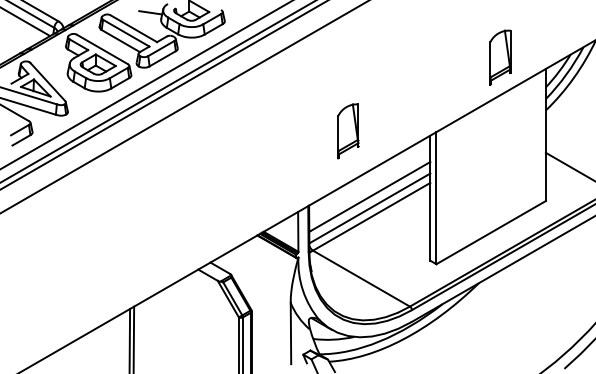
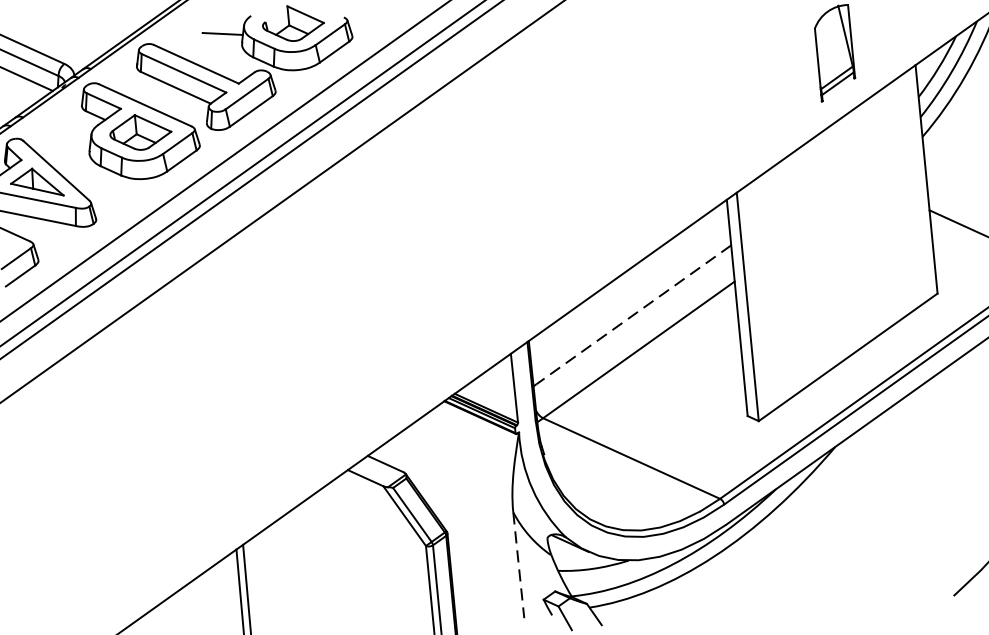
part: (348, 131) -> (584, 206), removed
line: (370, 196) -> (633, 315), solid -> dashed
line: (369, 208) -> (633, 335), removed
line: (290, 333) -> (517, 565), solid -> dashed

